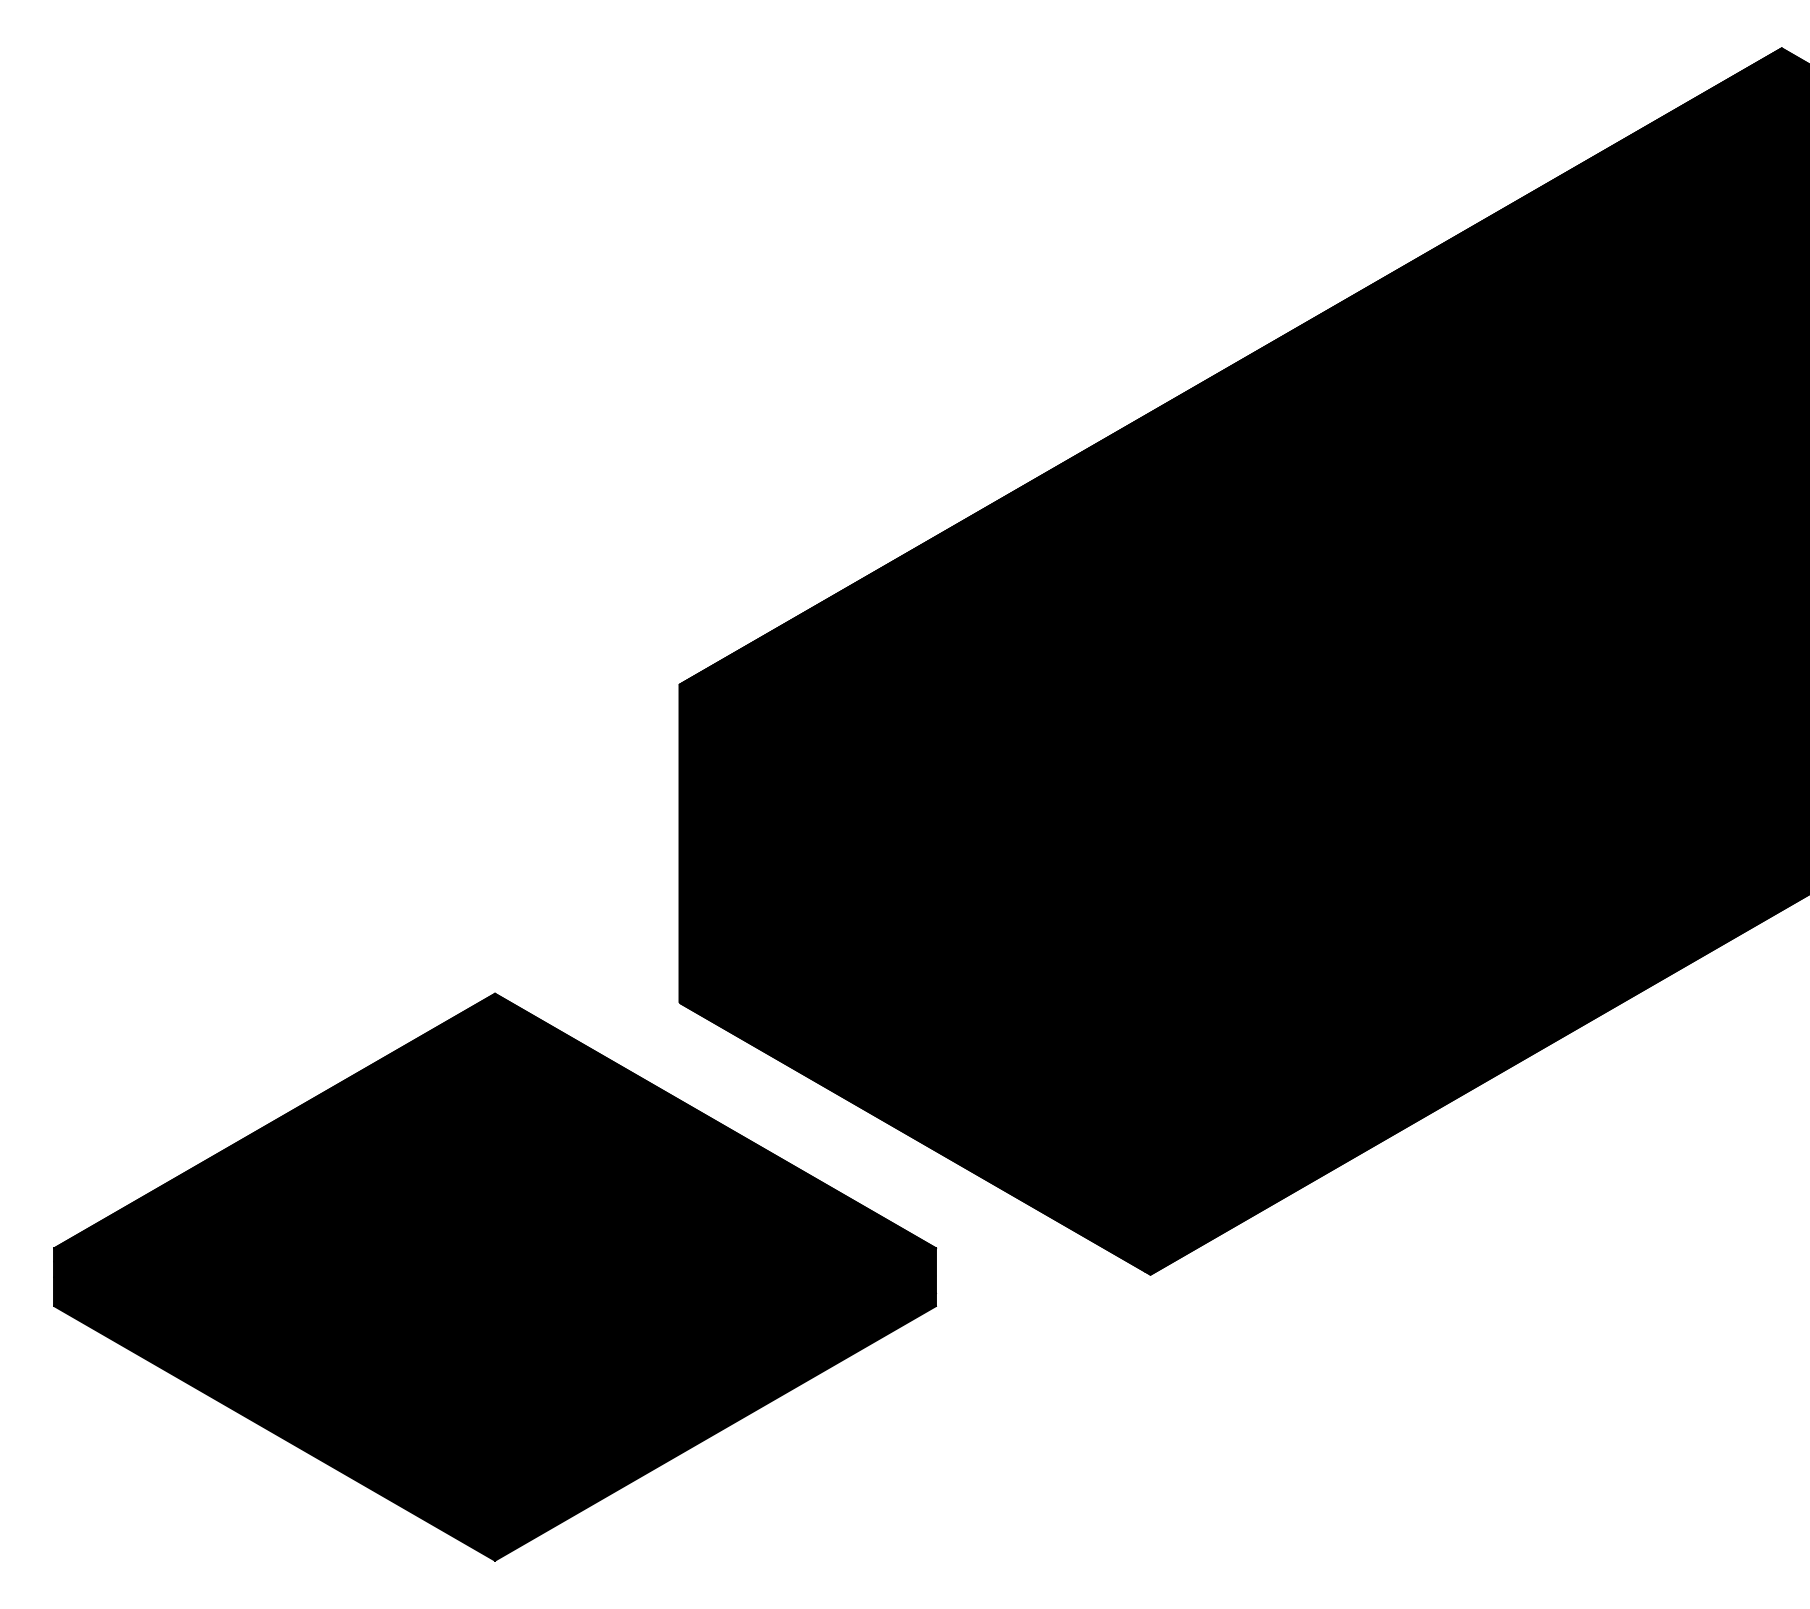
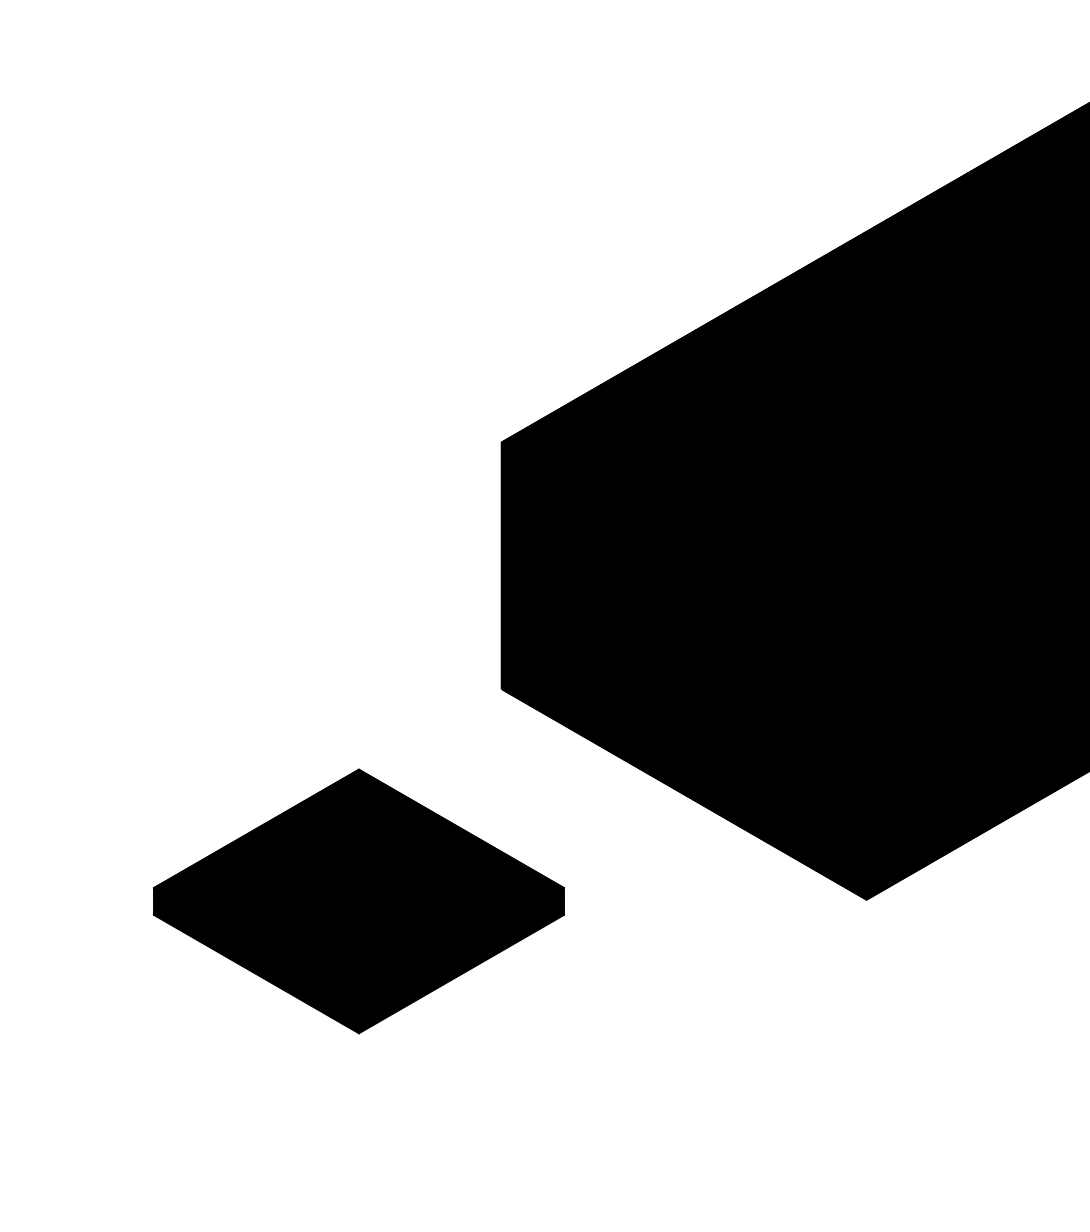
part: (495, 1276) -> (359, 901), size x0.6

